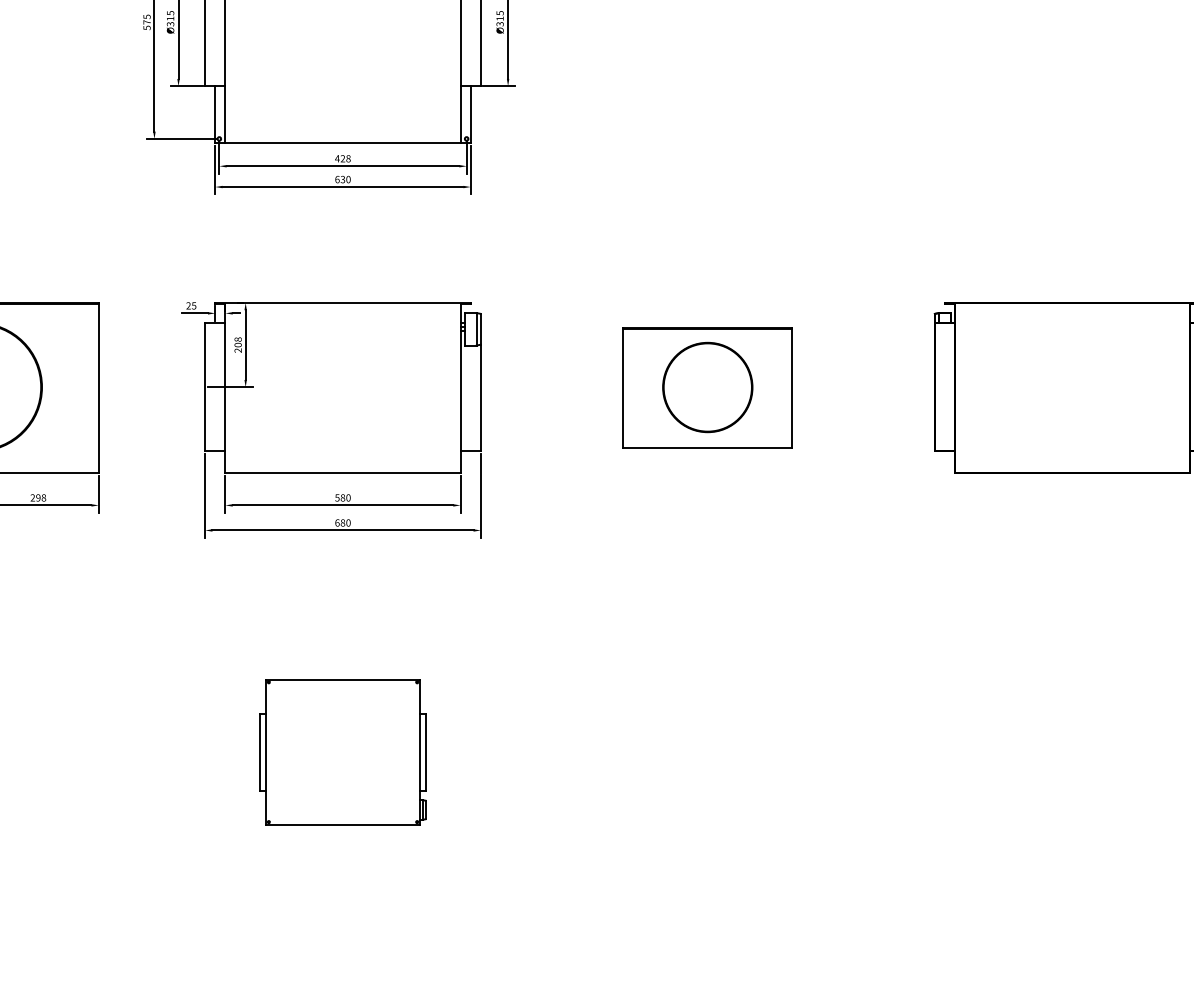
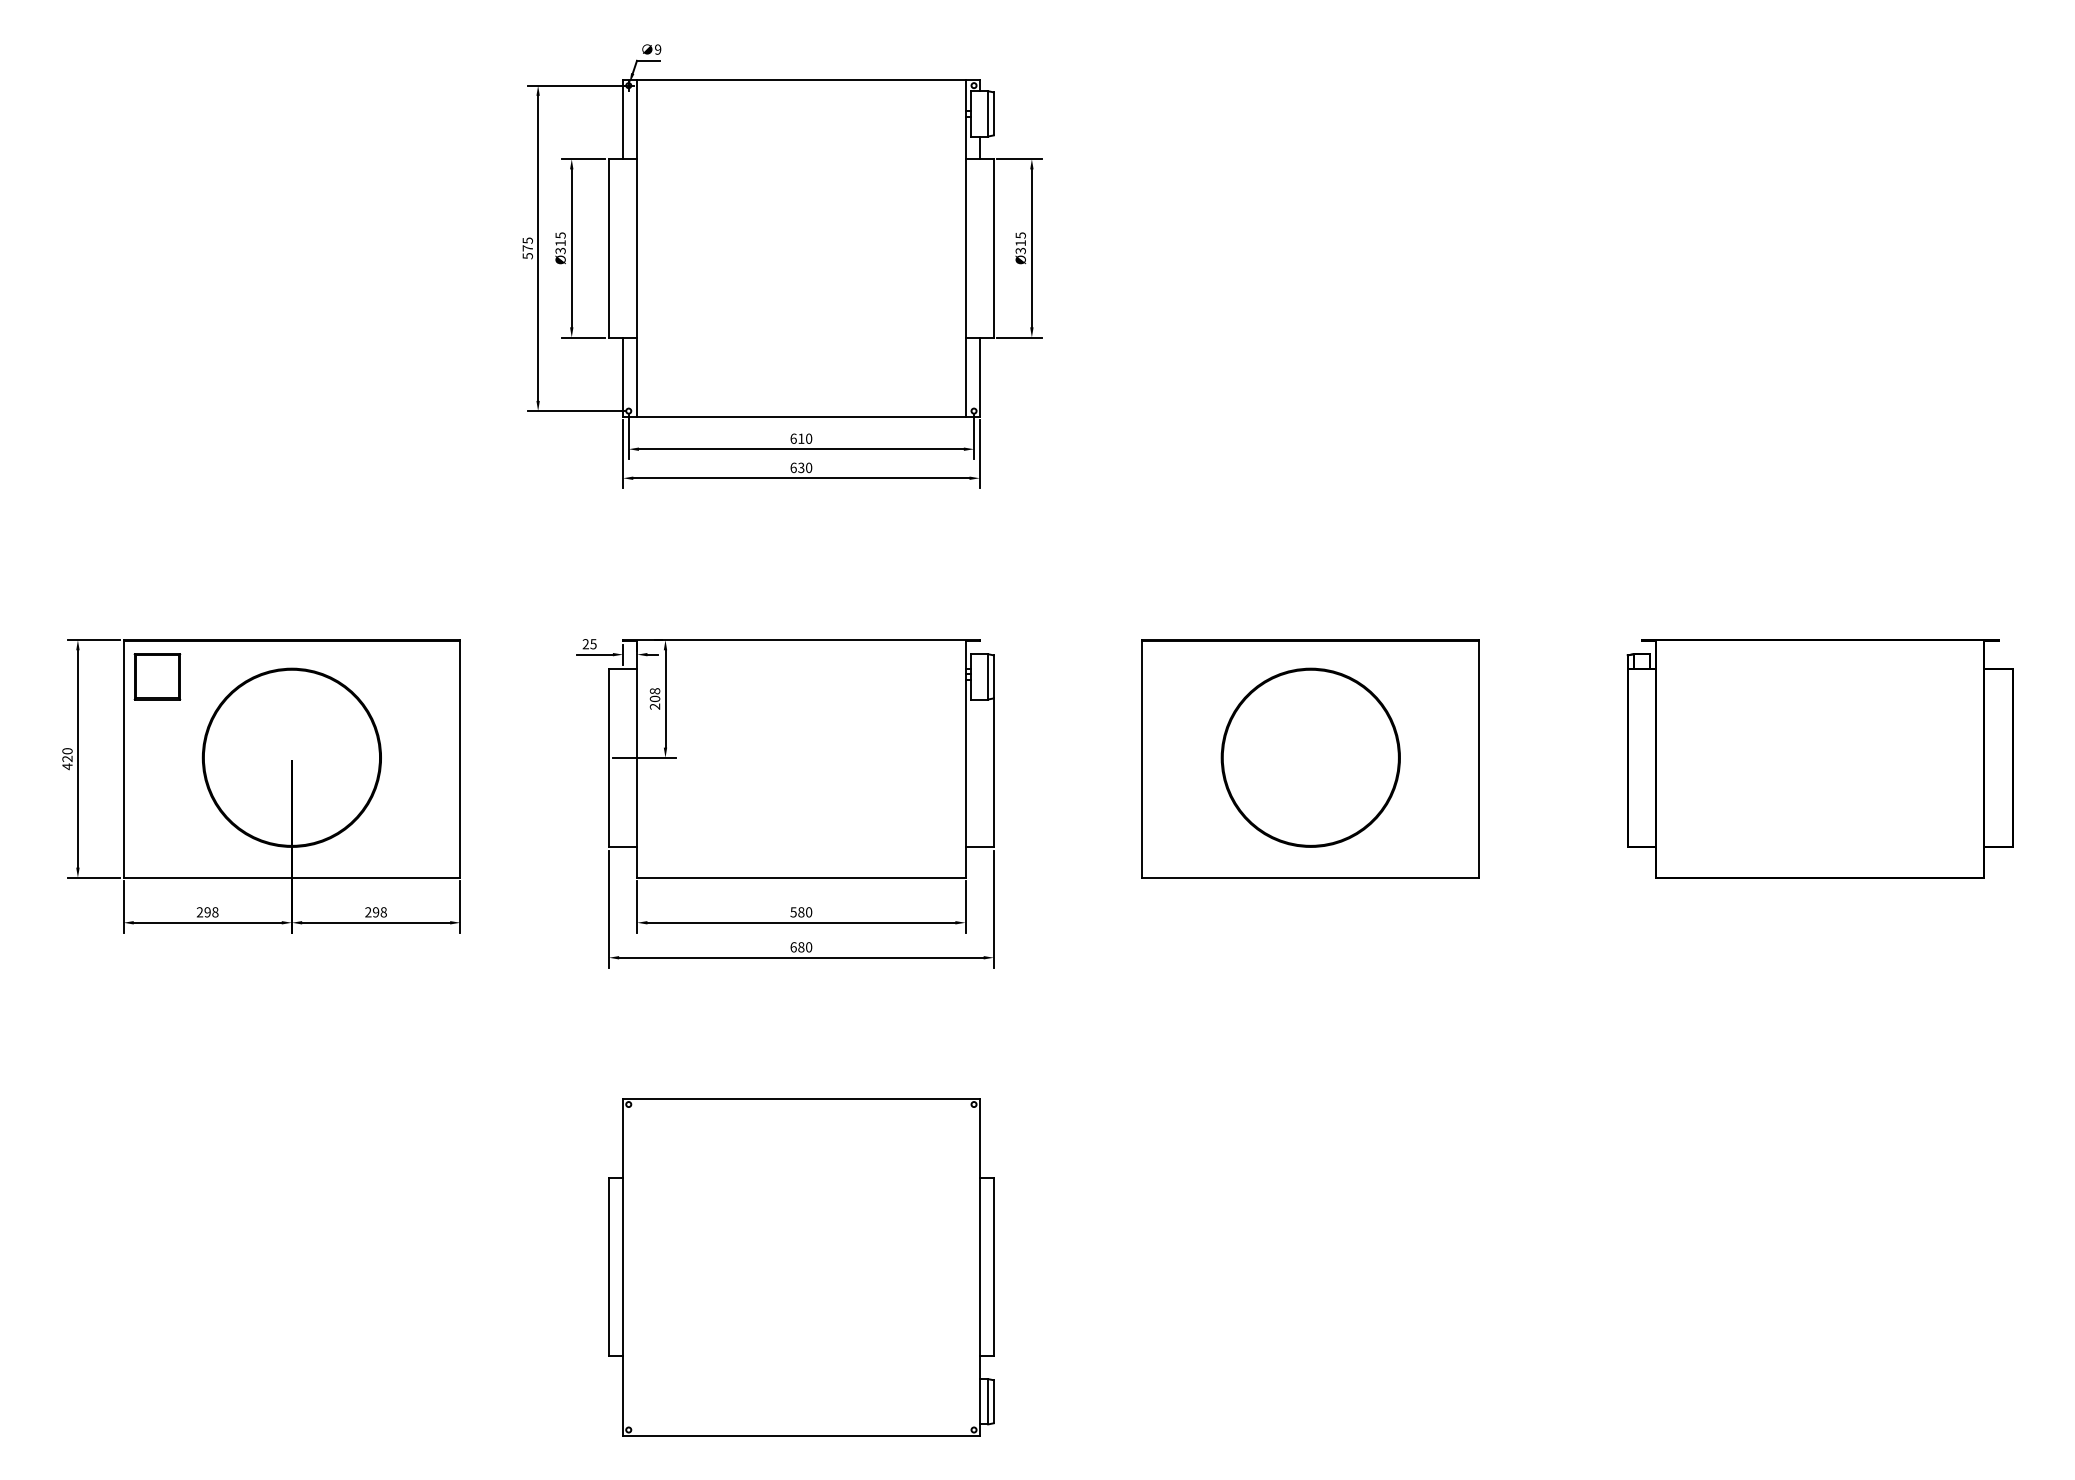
text: (343, 158) -> (801, 438), 428 -> 610
part: (707, 387) -> (1310, 758), size x1.43
part: (343, 752) -> (801, 1267), size x1.67

